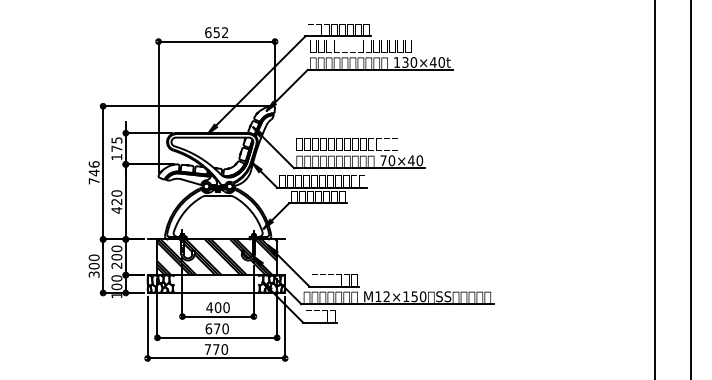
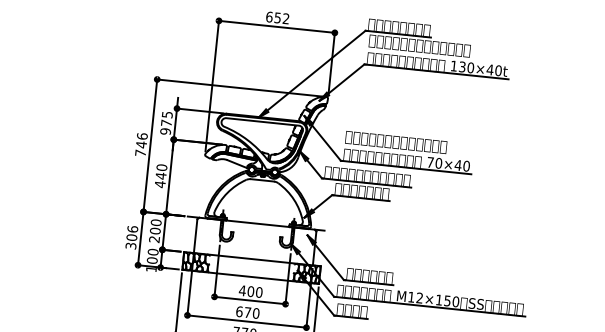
text: (116, 157) -> (165, 131), 175 -> 975
text: (116, 201) -> (160, 175), 420 -> 440
text: (93, 257) -> (132, 228), 300 -> 306
hatch: (217, 257) -> (255, 241), removed

